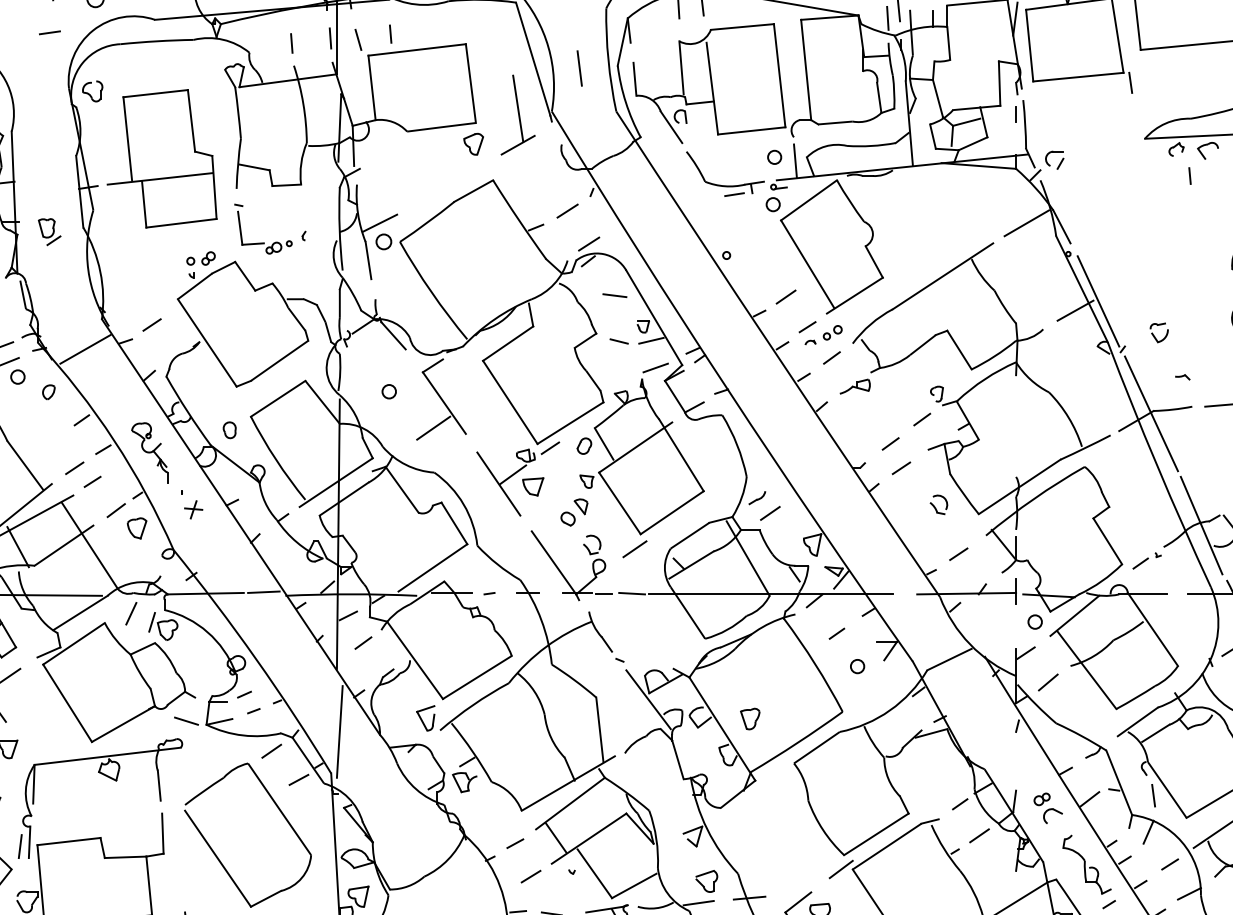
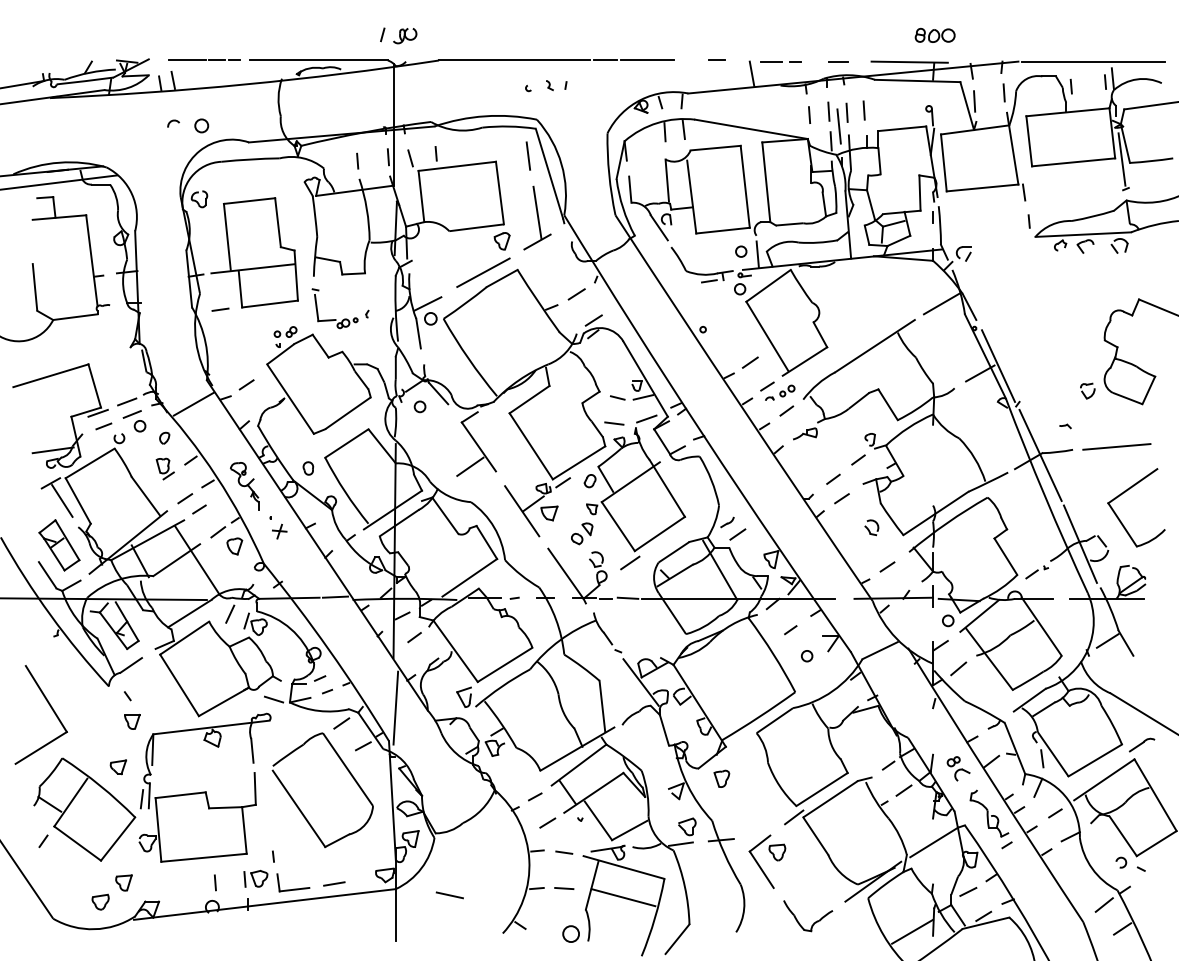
line: (49, 32) -> (220, 309), moved
line: (578, 67) -> (527, 155), moved
line: (1189, 176) -> (1028, 221), moved
line: (450, 183) -> (483, 272), added
part: (48, 231) -> (164, 468), moved
line: (615, 295) -> (614, 423), moved
part: (1158, 332) -> (1087, 390), moved
circle: (388, 391) -> (419, 406), moved
part: (749, 718) -> (721, 778), moved

